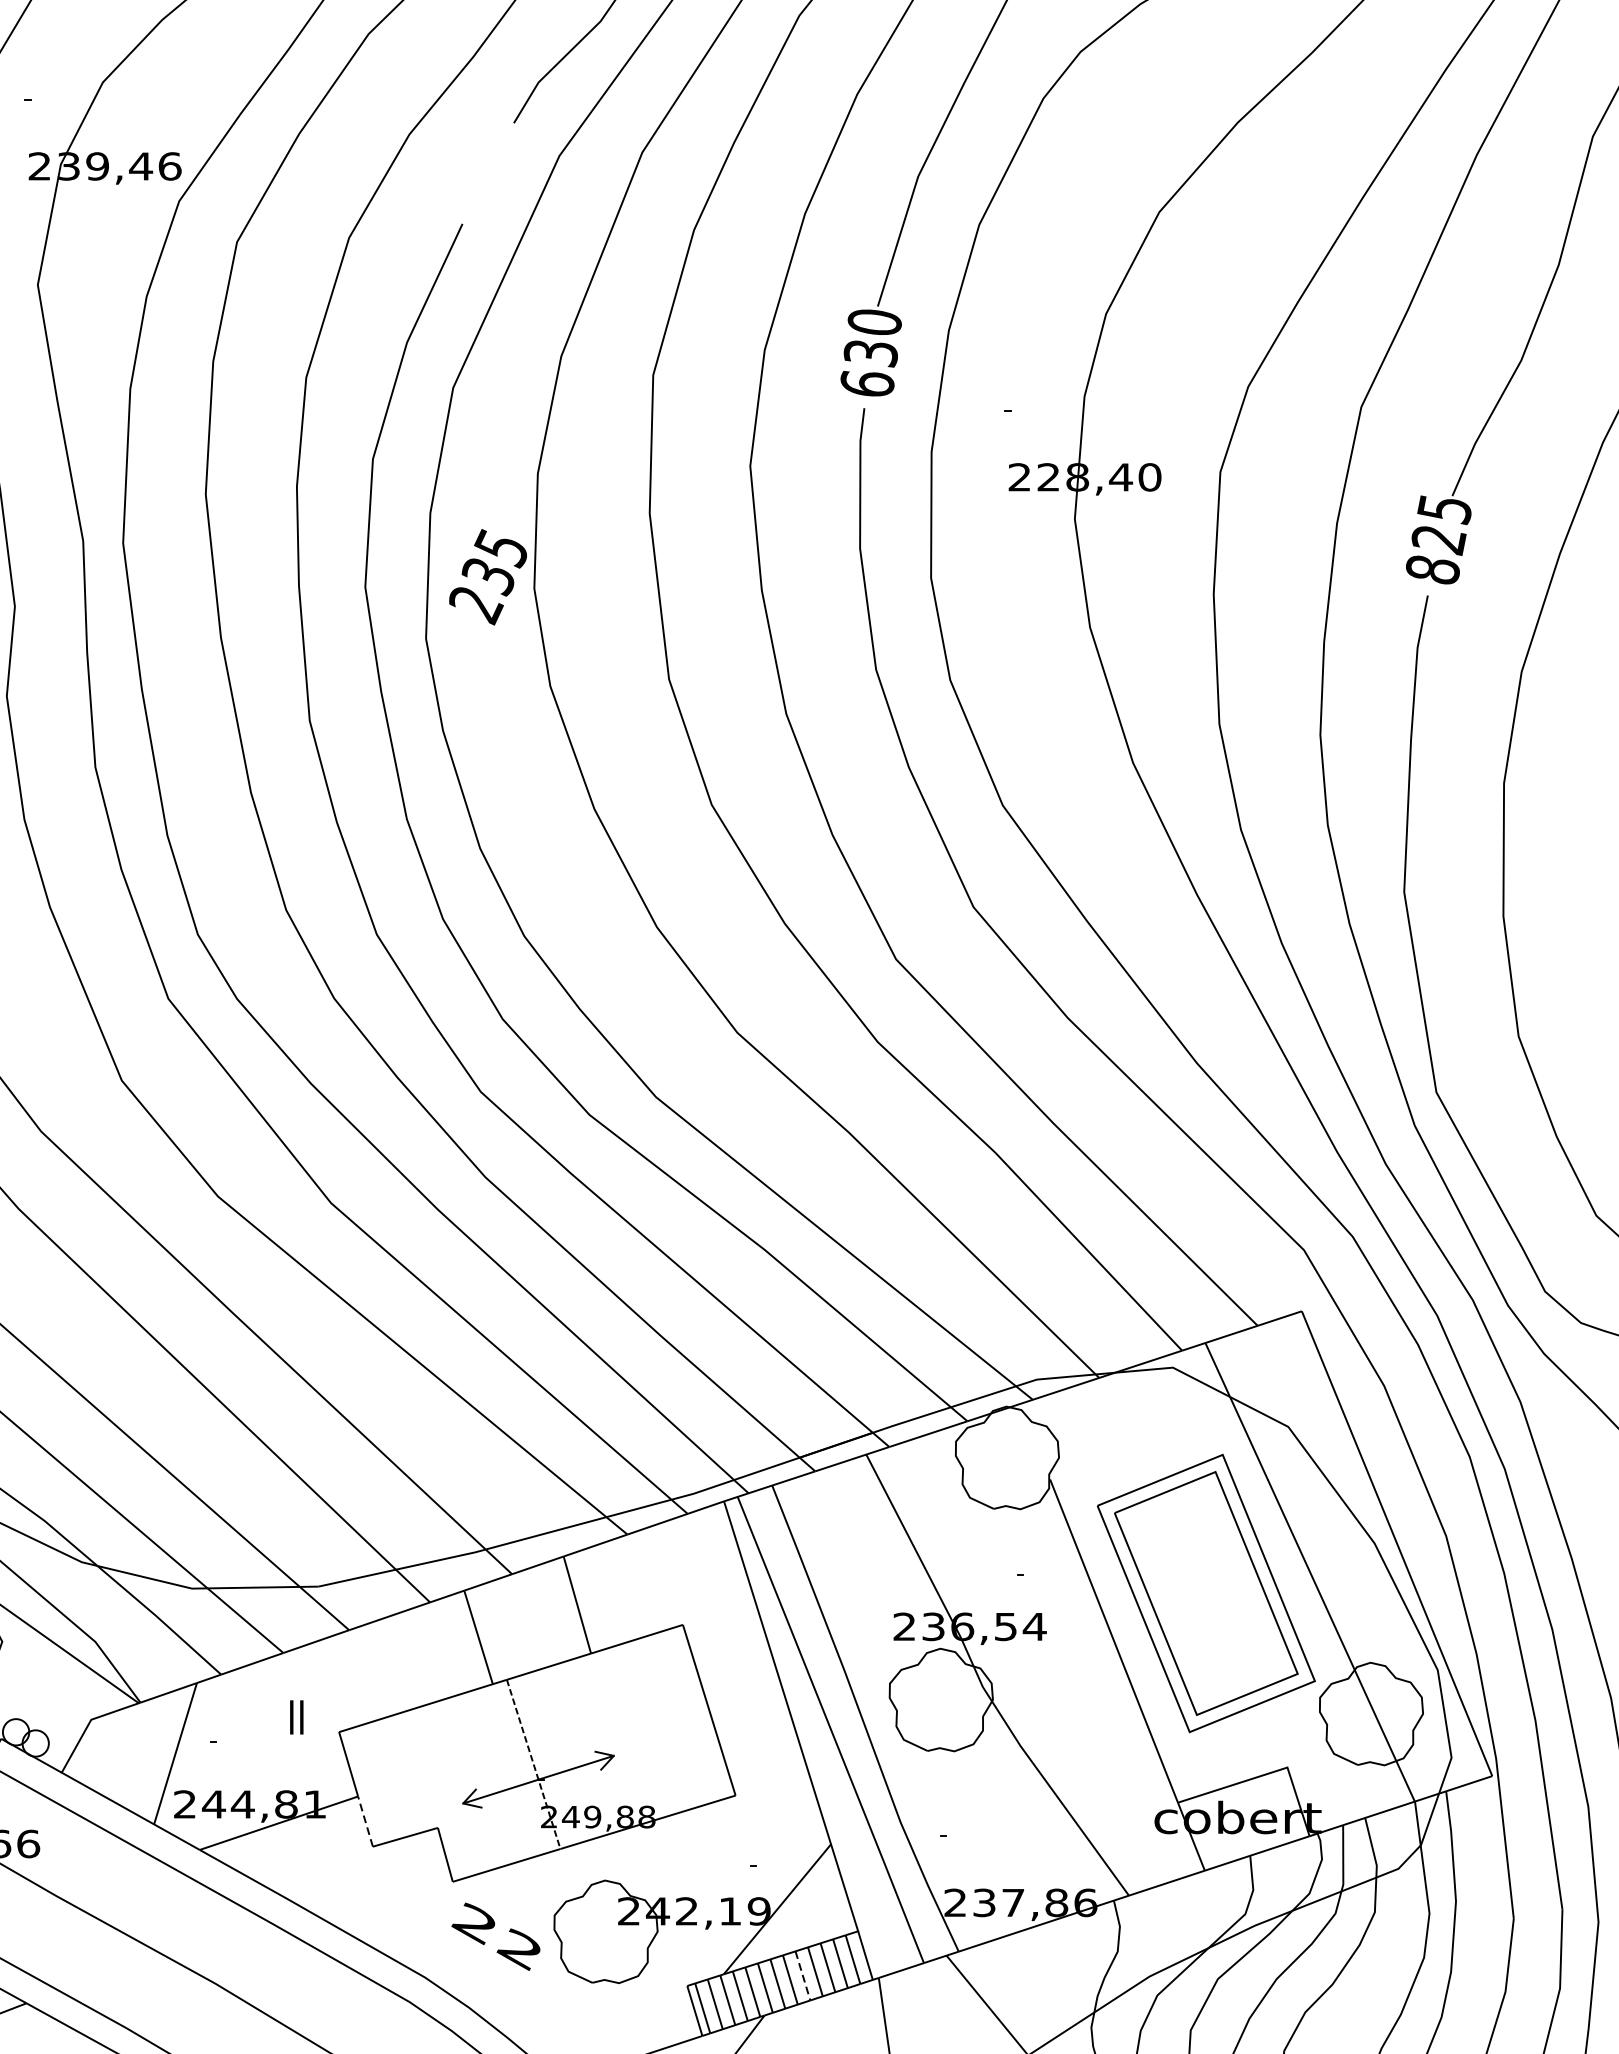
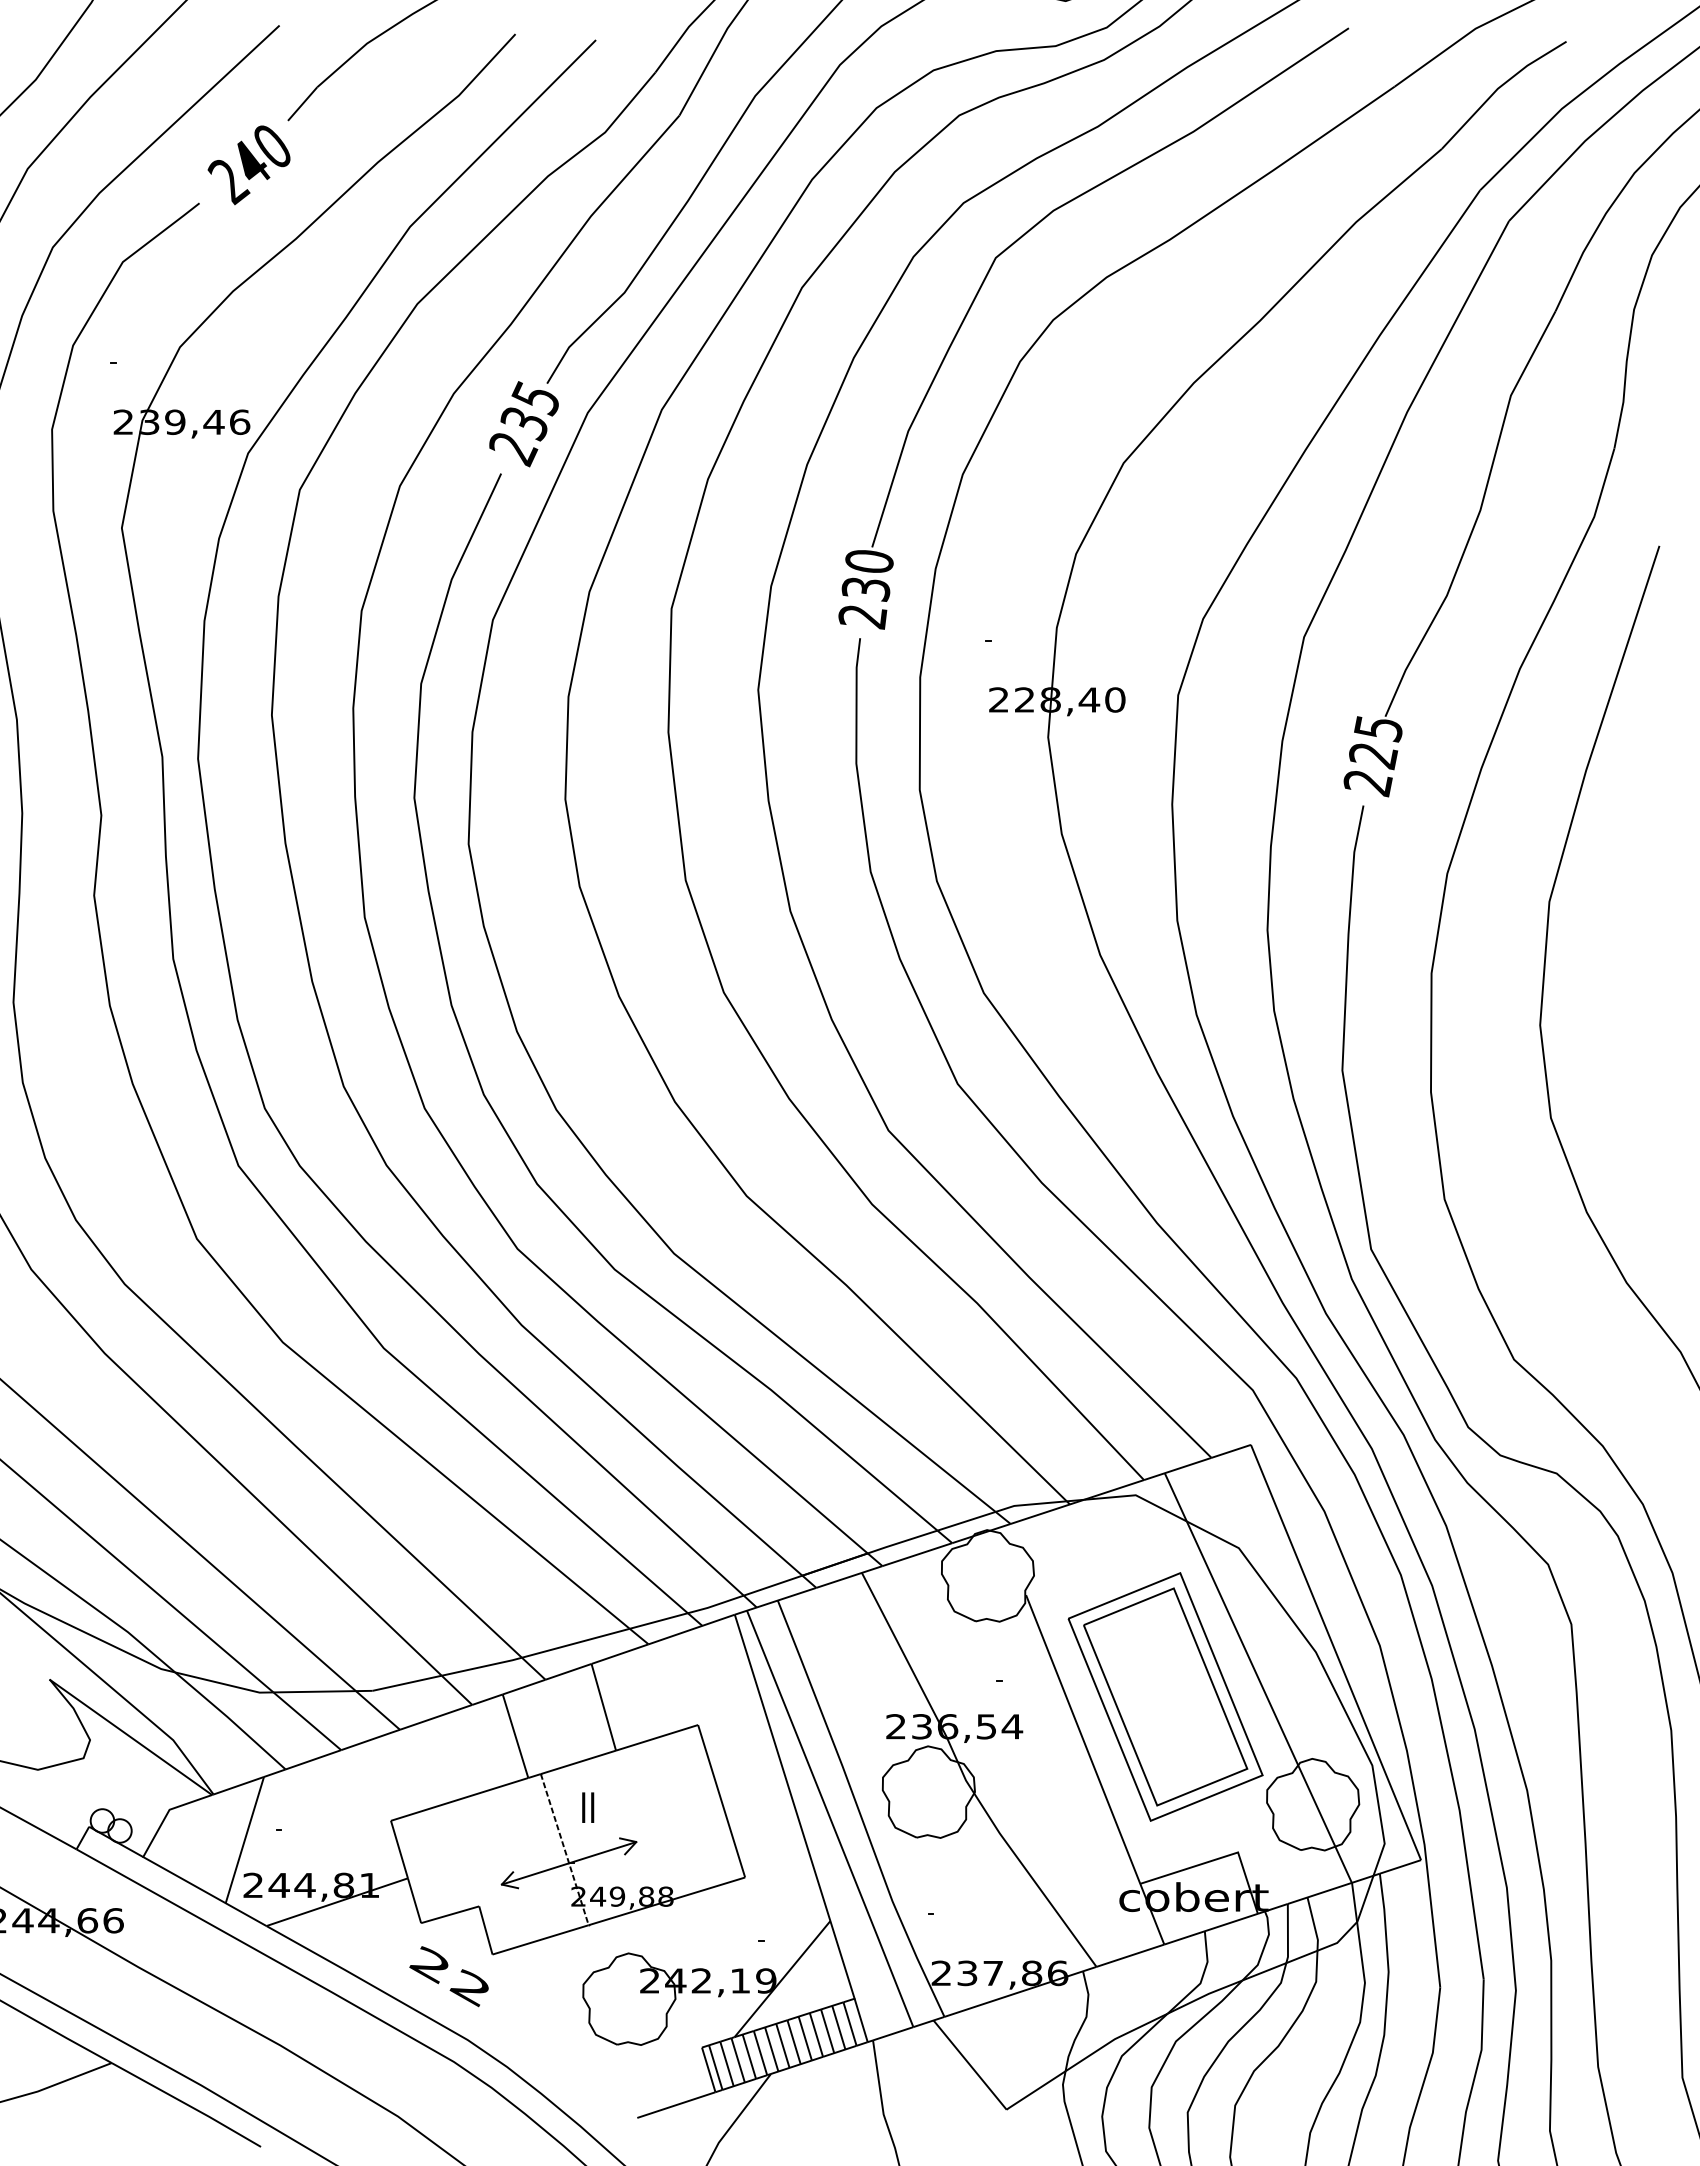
text: (866, 385) -> (862, 617), 630 -> 230
text: (1432, 570) -> (1367, 783), 825 -> 225
text: (487, 577) -> (523, 424), moved
text: (297, 1717) -> (588, 1807), moved
line: (365, 1821) -> (414, 1900), dashed -> solid
text: (495, 1936) -> (448, 1976), moved
line: (803, 1975) -> (805, 2038), dashed -> solid

